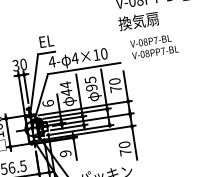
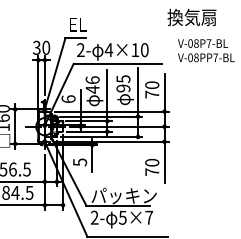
text: (51, 61) -> (80, 49), 4- -> 2-
text: (65, 85) -> (92, 80), 44 -> 46
text: (65, 153) -> (79, 162), 9 -> 5

